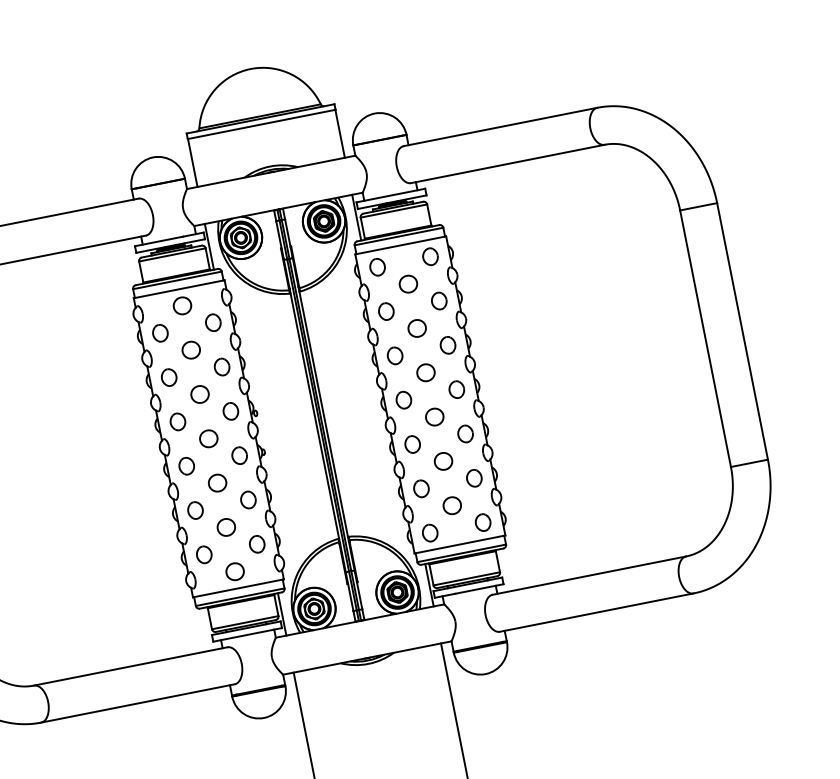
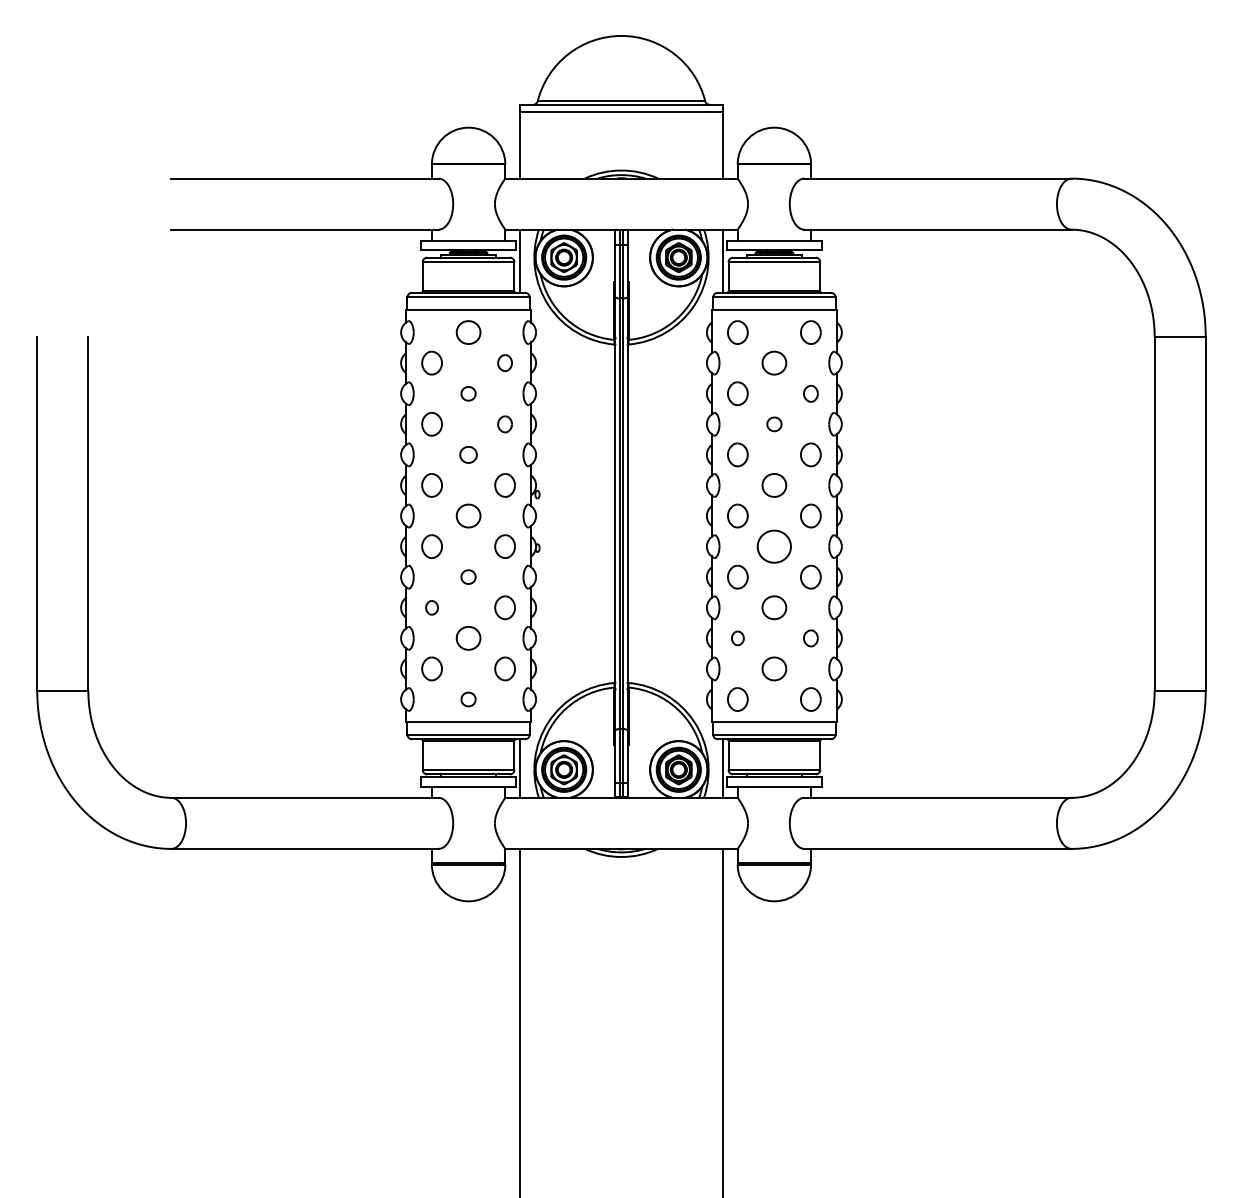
part: (438, 300) -> (810, 393), size x0.7
part: (212, 322) -> (504, 362), size x0.7
part: (417, 328) -> (774, 424), size x0.6
part: (191, 350) -> (468, 393), size x0.6
part: (221, 367) -> (504, 424), size x0.7
part: (199, 394) -> (468, 454), size x0.7
part: (434, 416) -> (774, 546), size x1.4
part: (474, 478) -> (810, 638), size x0.7
part: (217, 482) -> (468, 576), size x0.6
part: (421, 488) -> (737, 638), size x0.6
part: (195, 510) -> (431, 607), size x0.6
part: (235, 571) -> (468, 699), size x0.6

